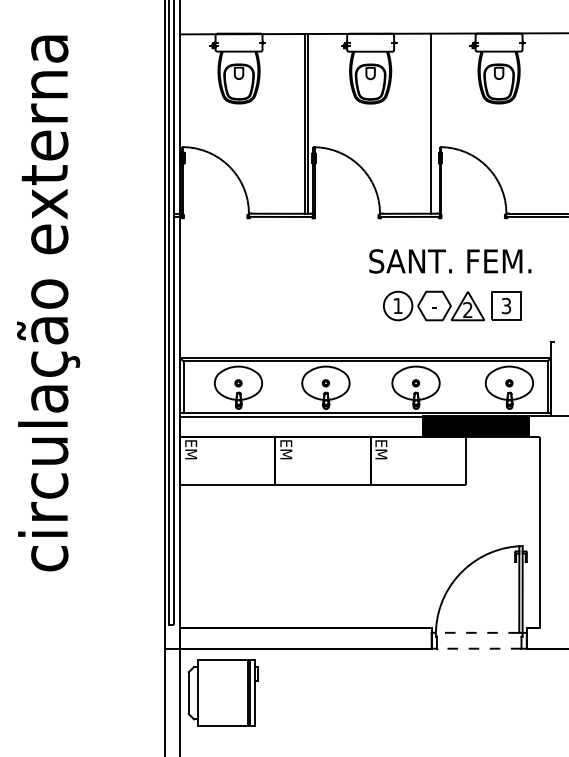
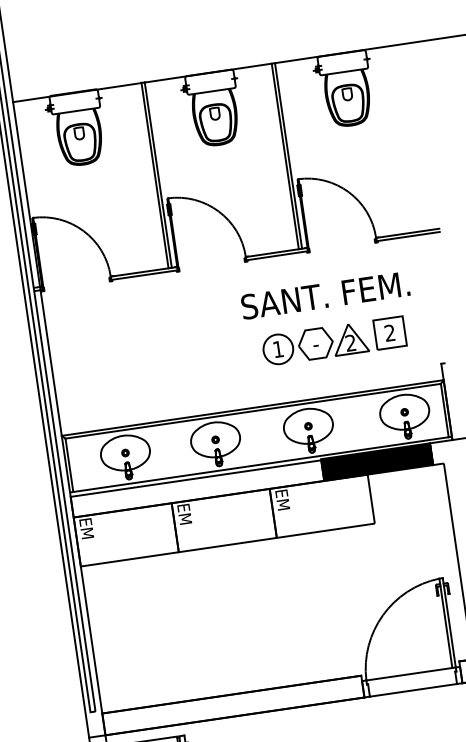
line: (434, 123) -> (288, 155), added
text: (506, 306) -> (390, 333), 3 -> 2
line: (477, 632) -> (409, 673), dashed -> solid
line: (478, 648) -> (412, 690), dashed -> solid

